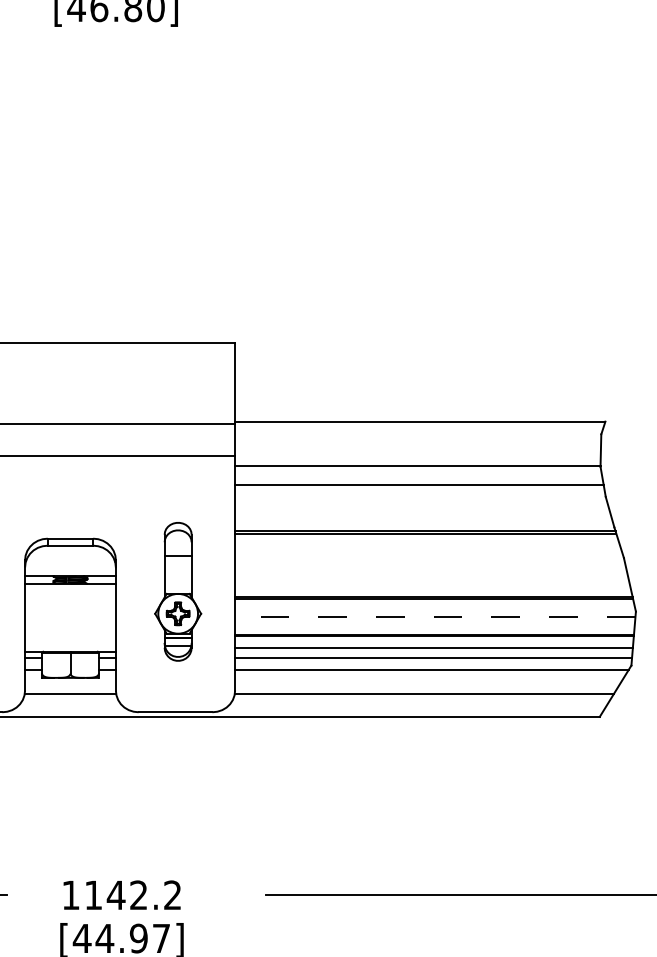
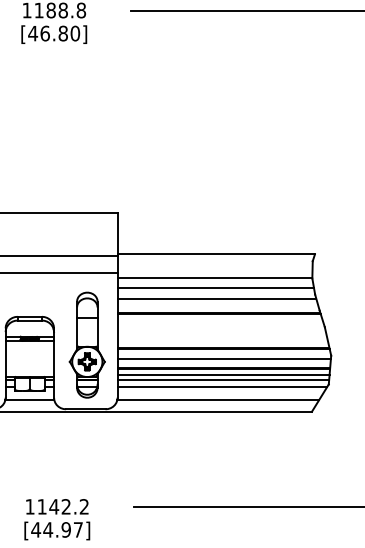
line: (420, 504) -> (216, 298), added
part: (176, 590) -> (86, 344), size x1.43
line: (435, 616) -> (224, 358), dashed -> solid

